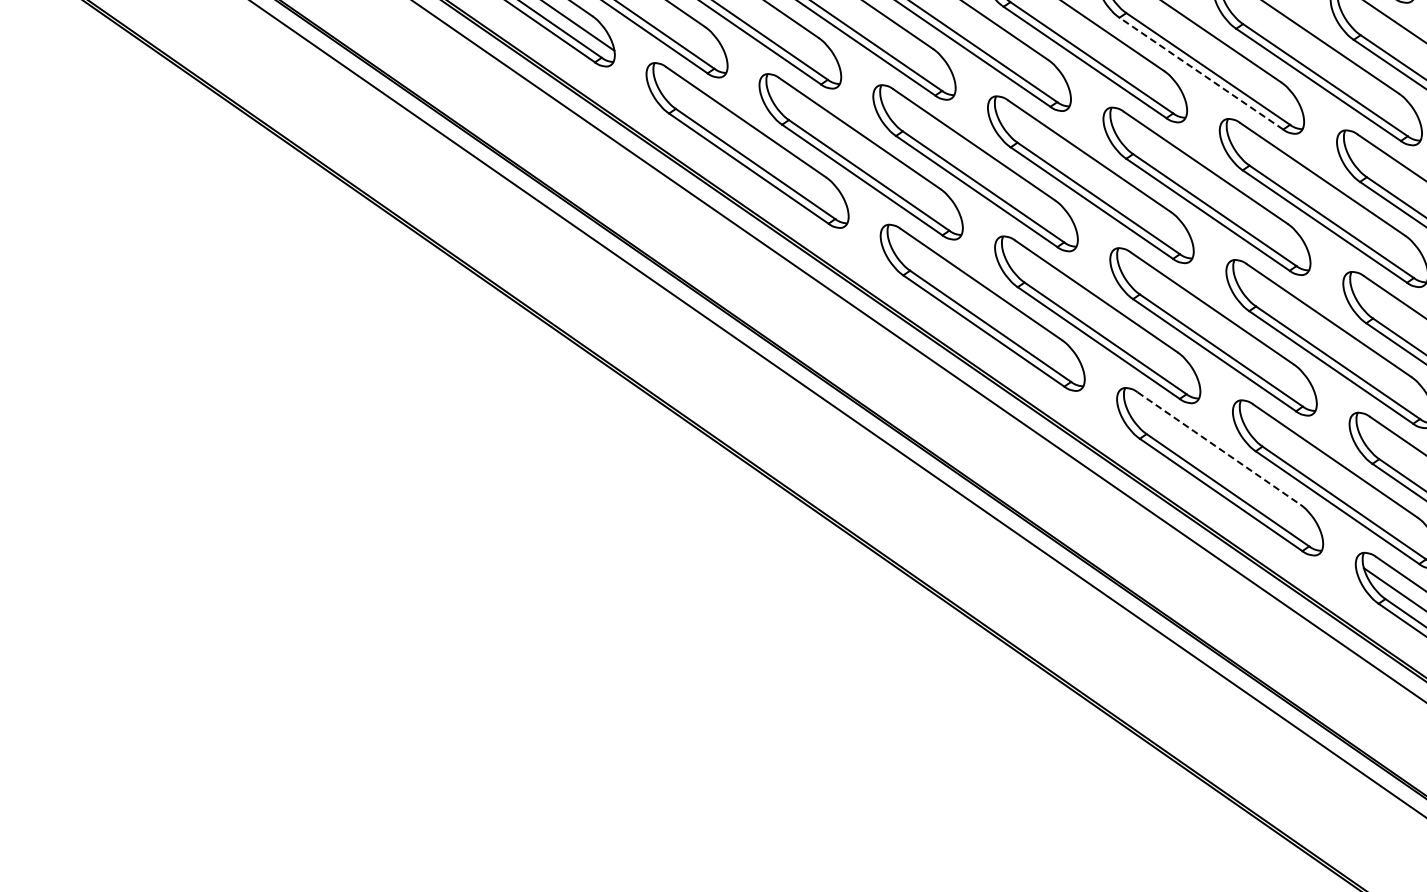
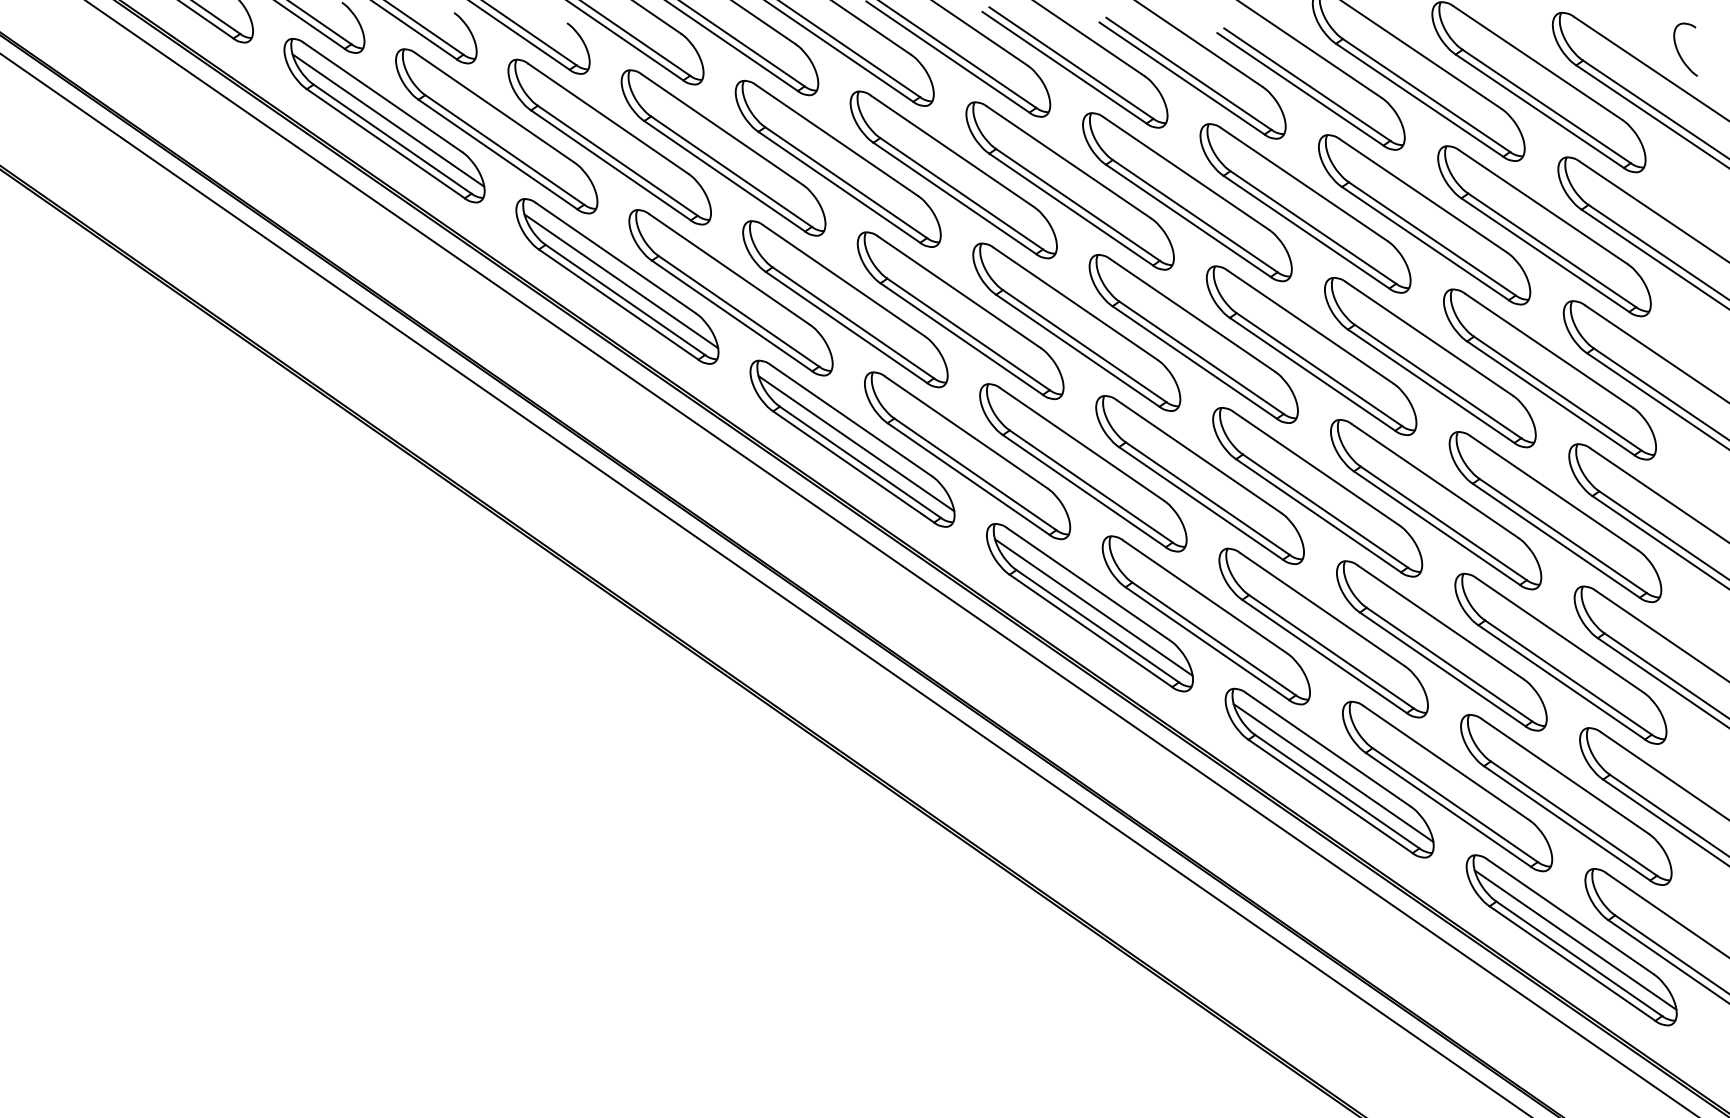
line: (1200, 73) -> (1070, 209), dashed -> solid
line: (751, 145) -> (621, 281), added
line: (986, 307) -> (856, 443), added
line: (1218, 448) -> (1088, 584), dashed -> solid
line: (1223, 471) -> (1093, 607), added

